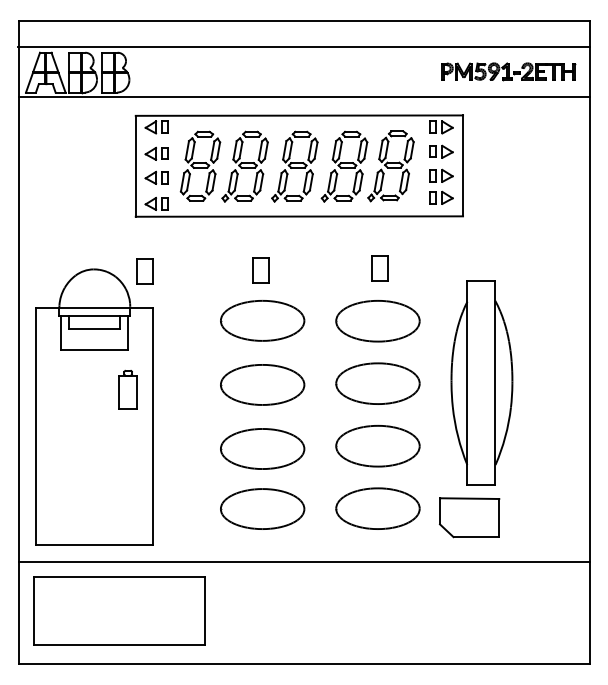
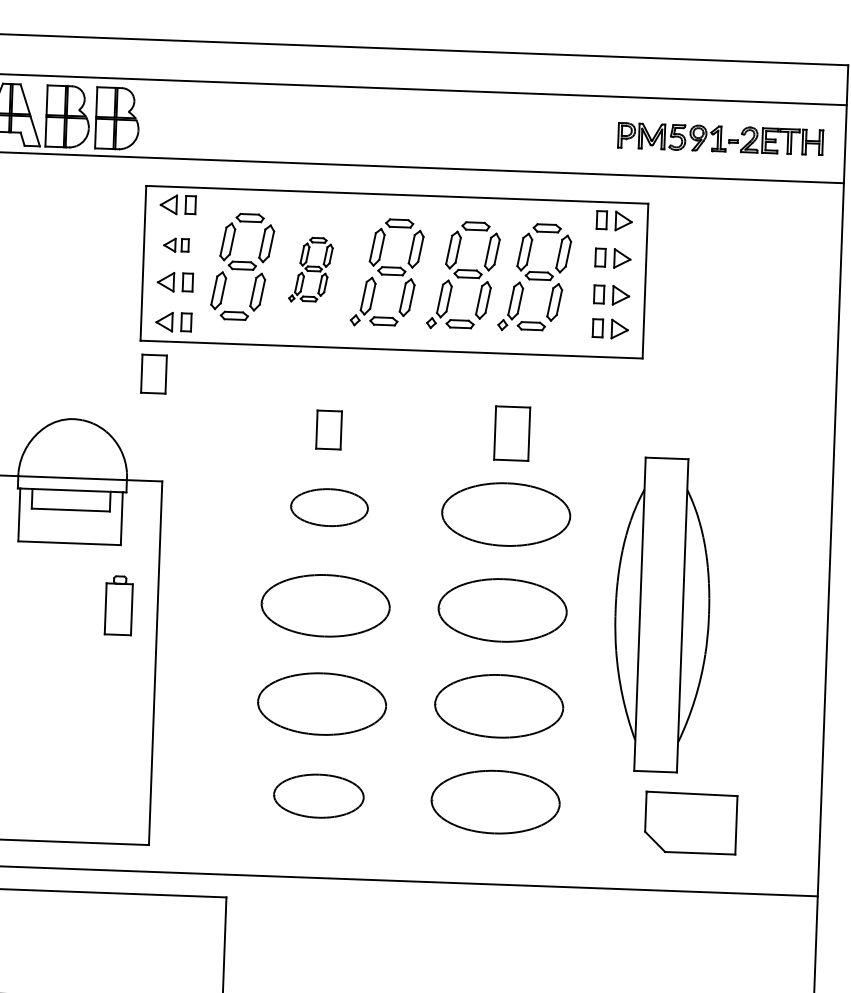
part: (156, 153) -> (175, 244), size x0.7
part: (244, 166) -> (310, 269), size x0.6
part: (379, 268) -> (511, 433), size x1.4
part: (144, 271) -> (152, 374), moved
part: (262, 320) -> (329, 506), size x0.6
part: (262, 508) -> (318, 795), size x0.7
part: (469, 517) -> (690, 822), moved

